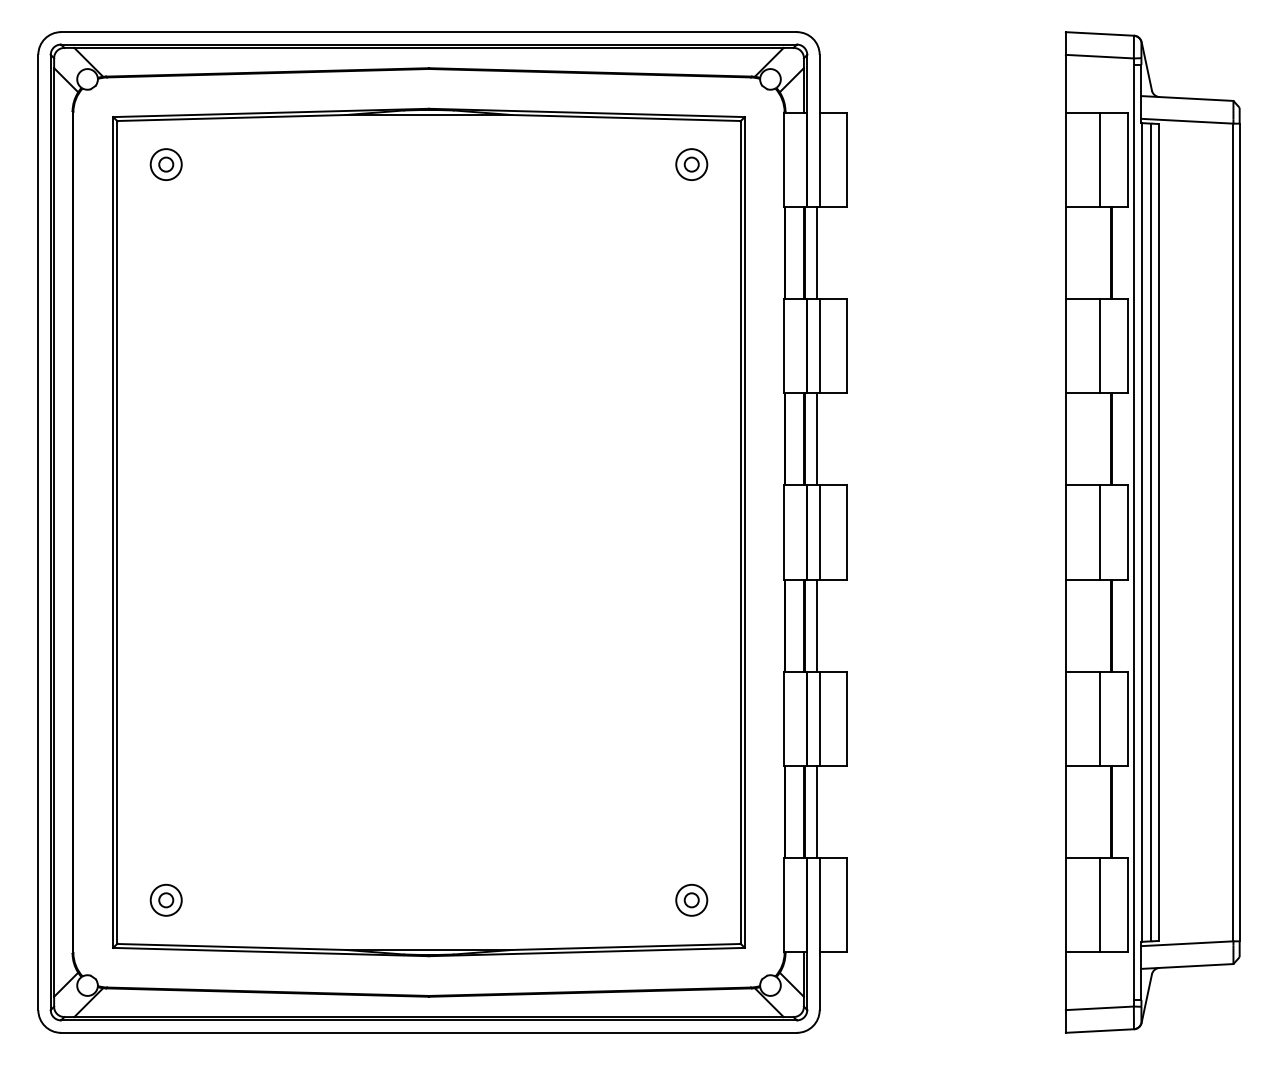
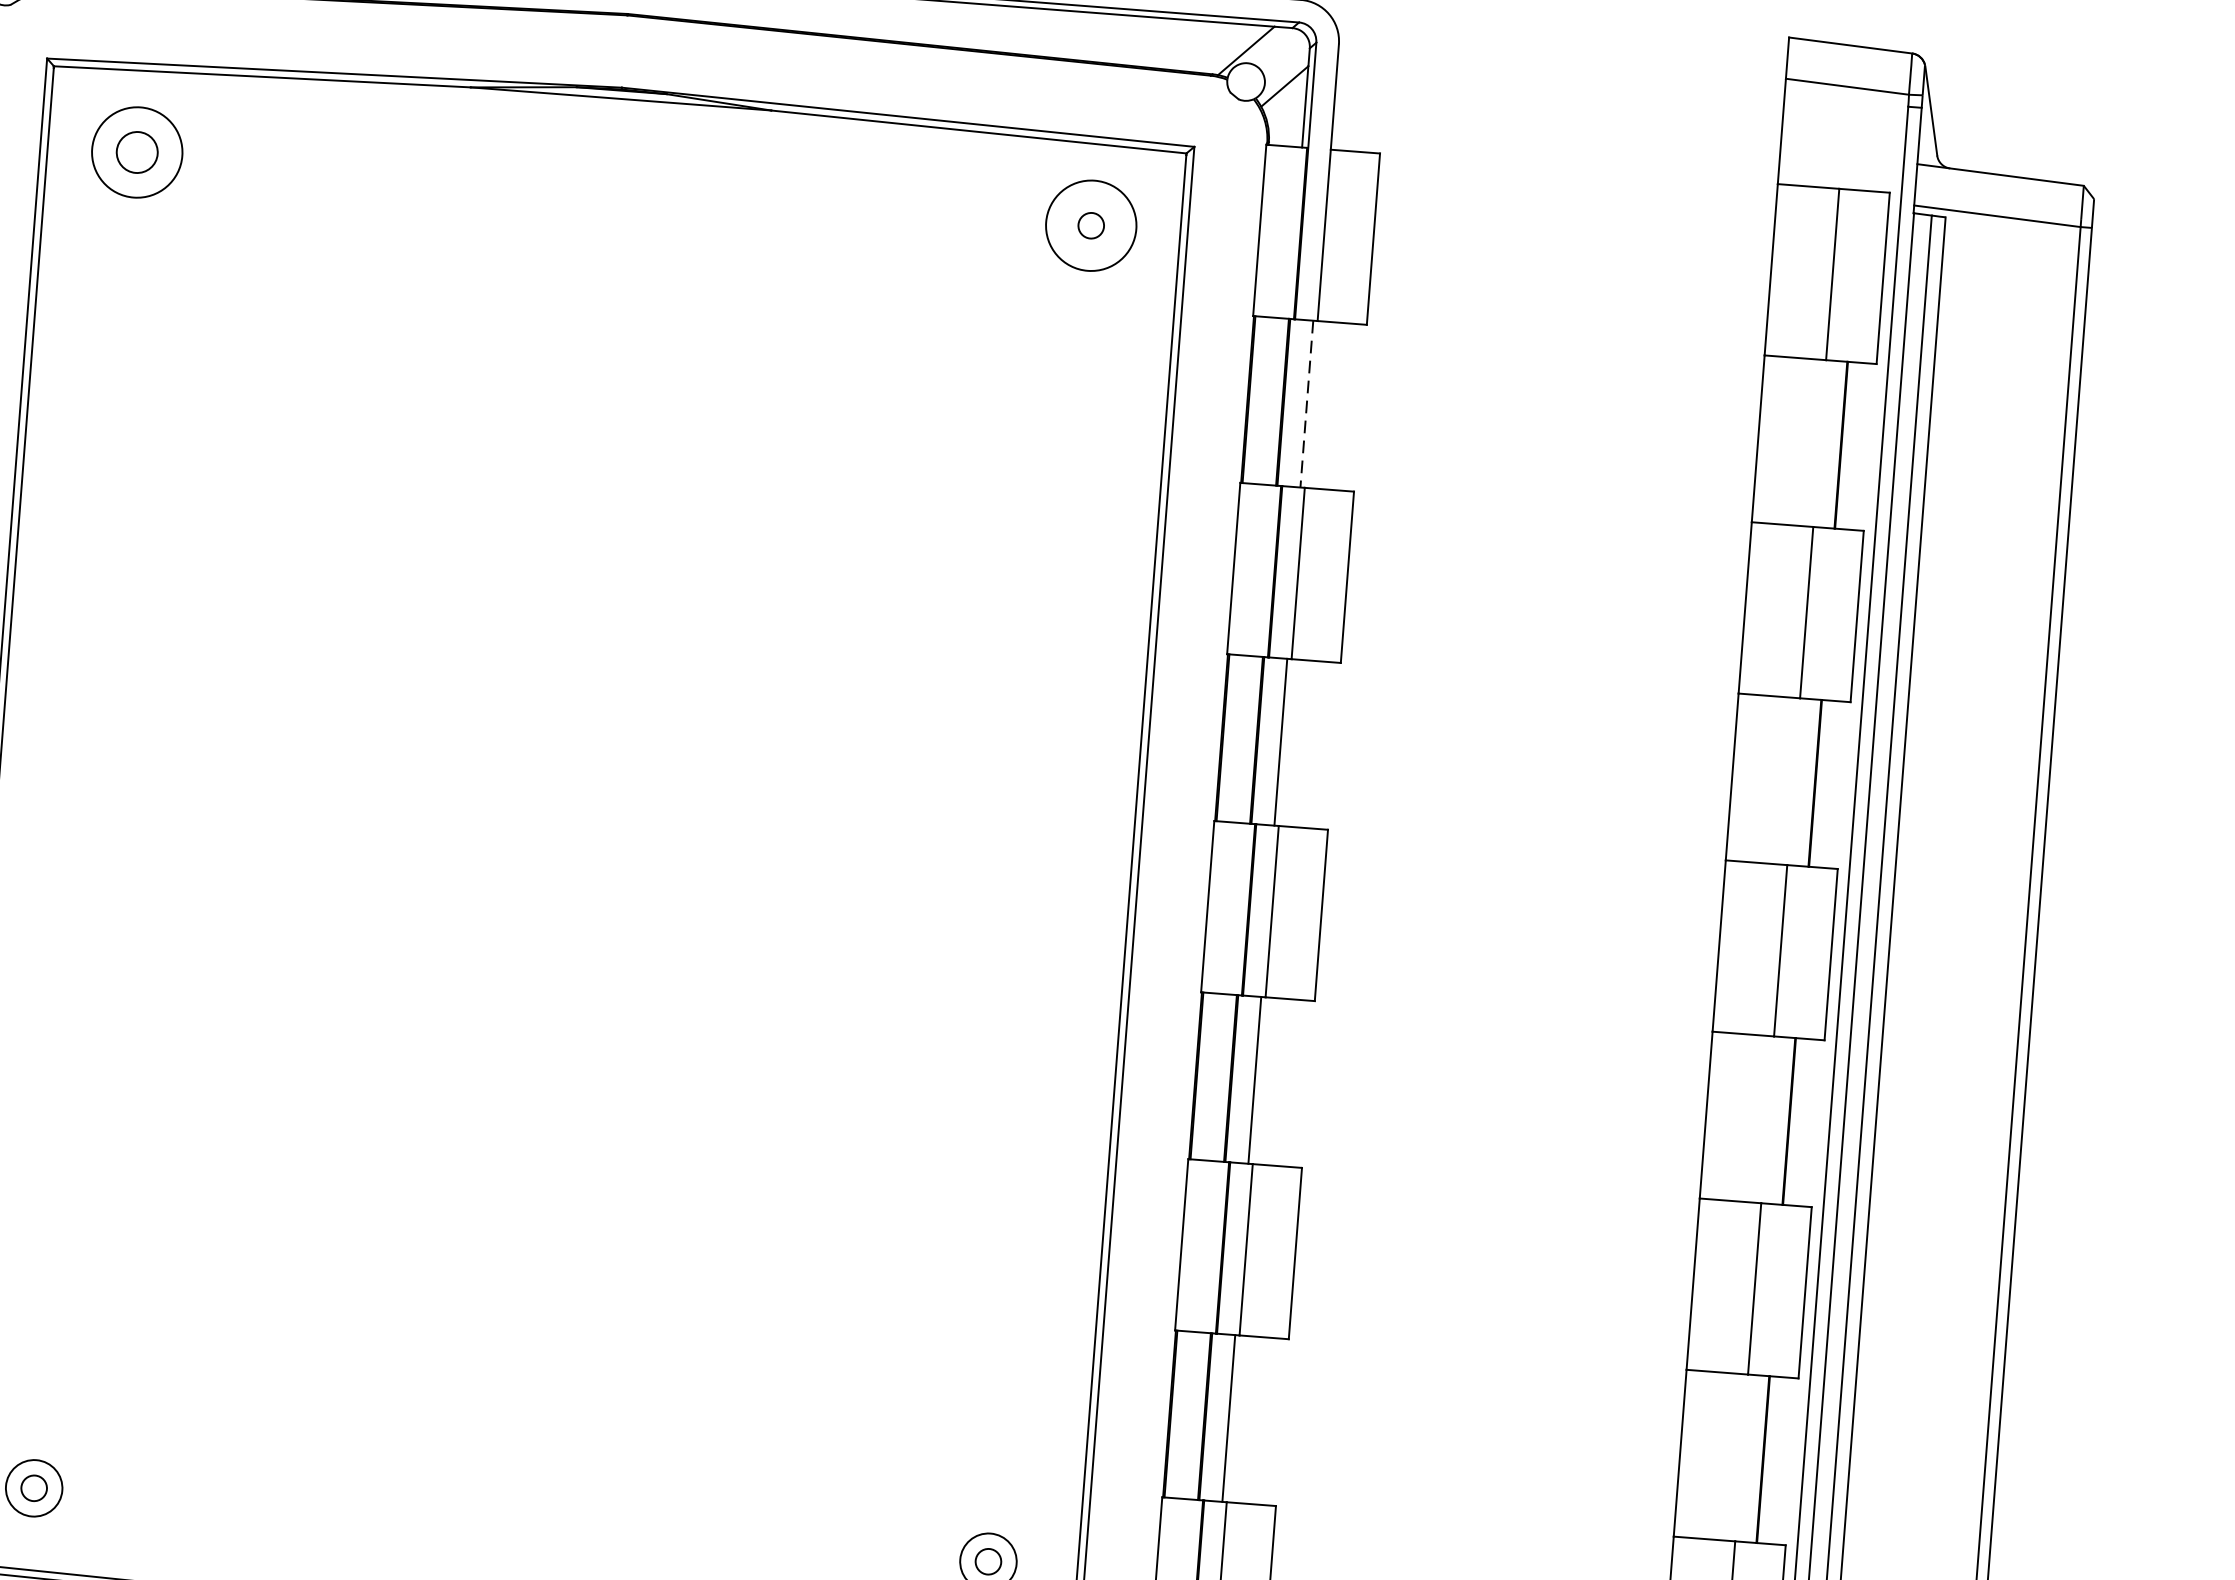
part: (165, 164) -> (135, 152), size x1.6
circle: (691, 164) -> (1090, 225), size x1.6
line: (817, 253) -> (1307, 404), solid -> dashed

